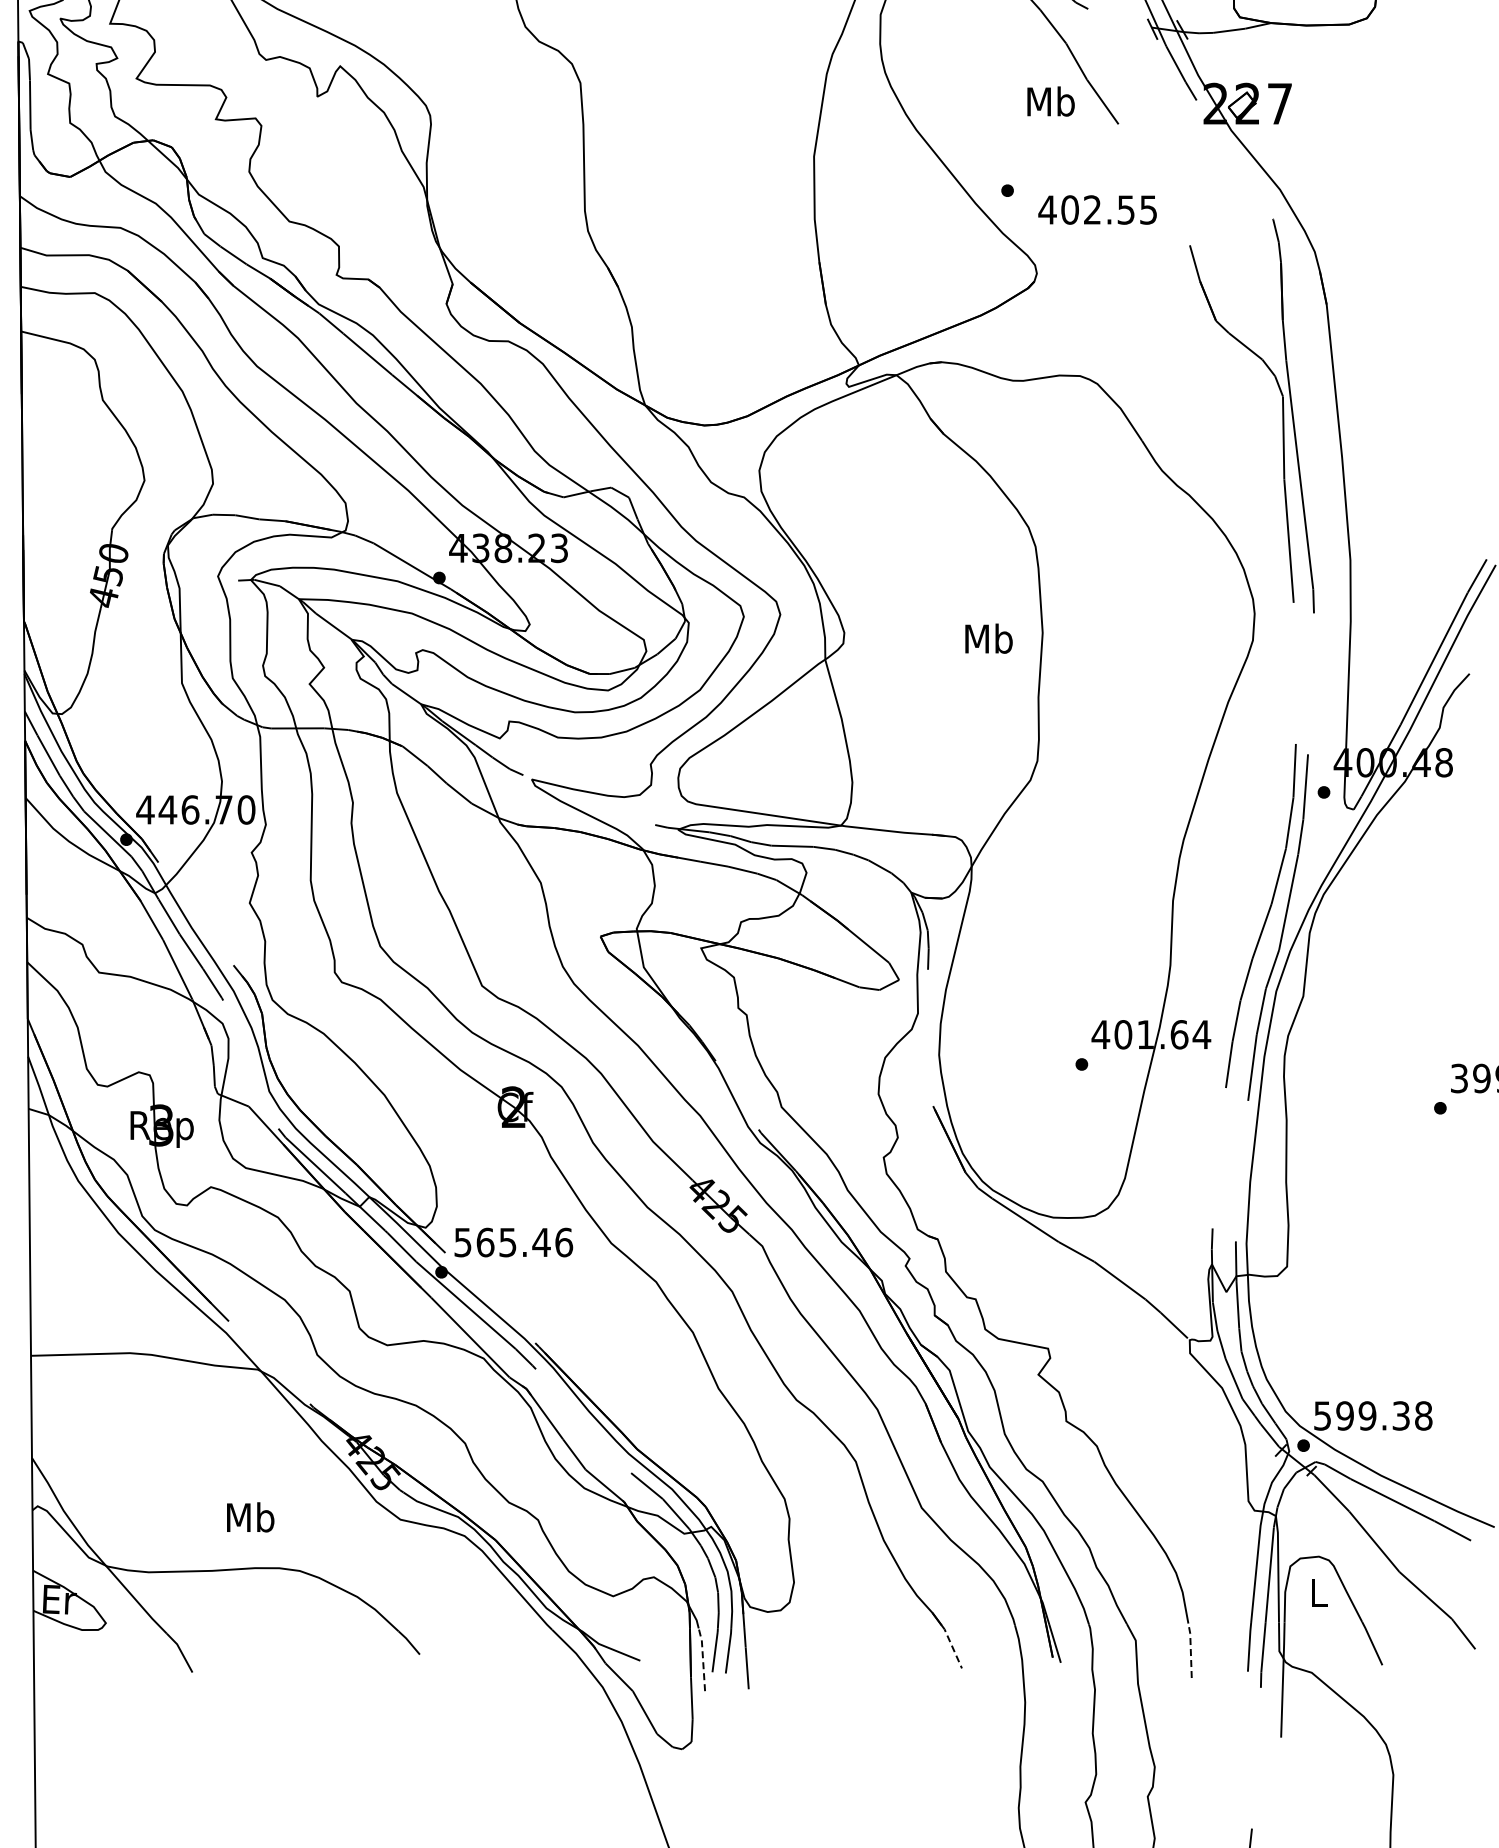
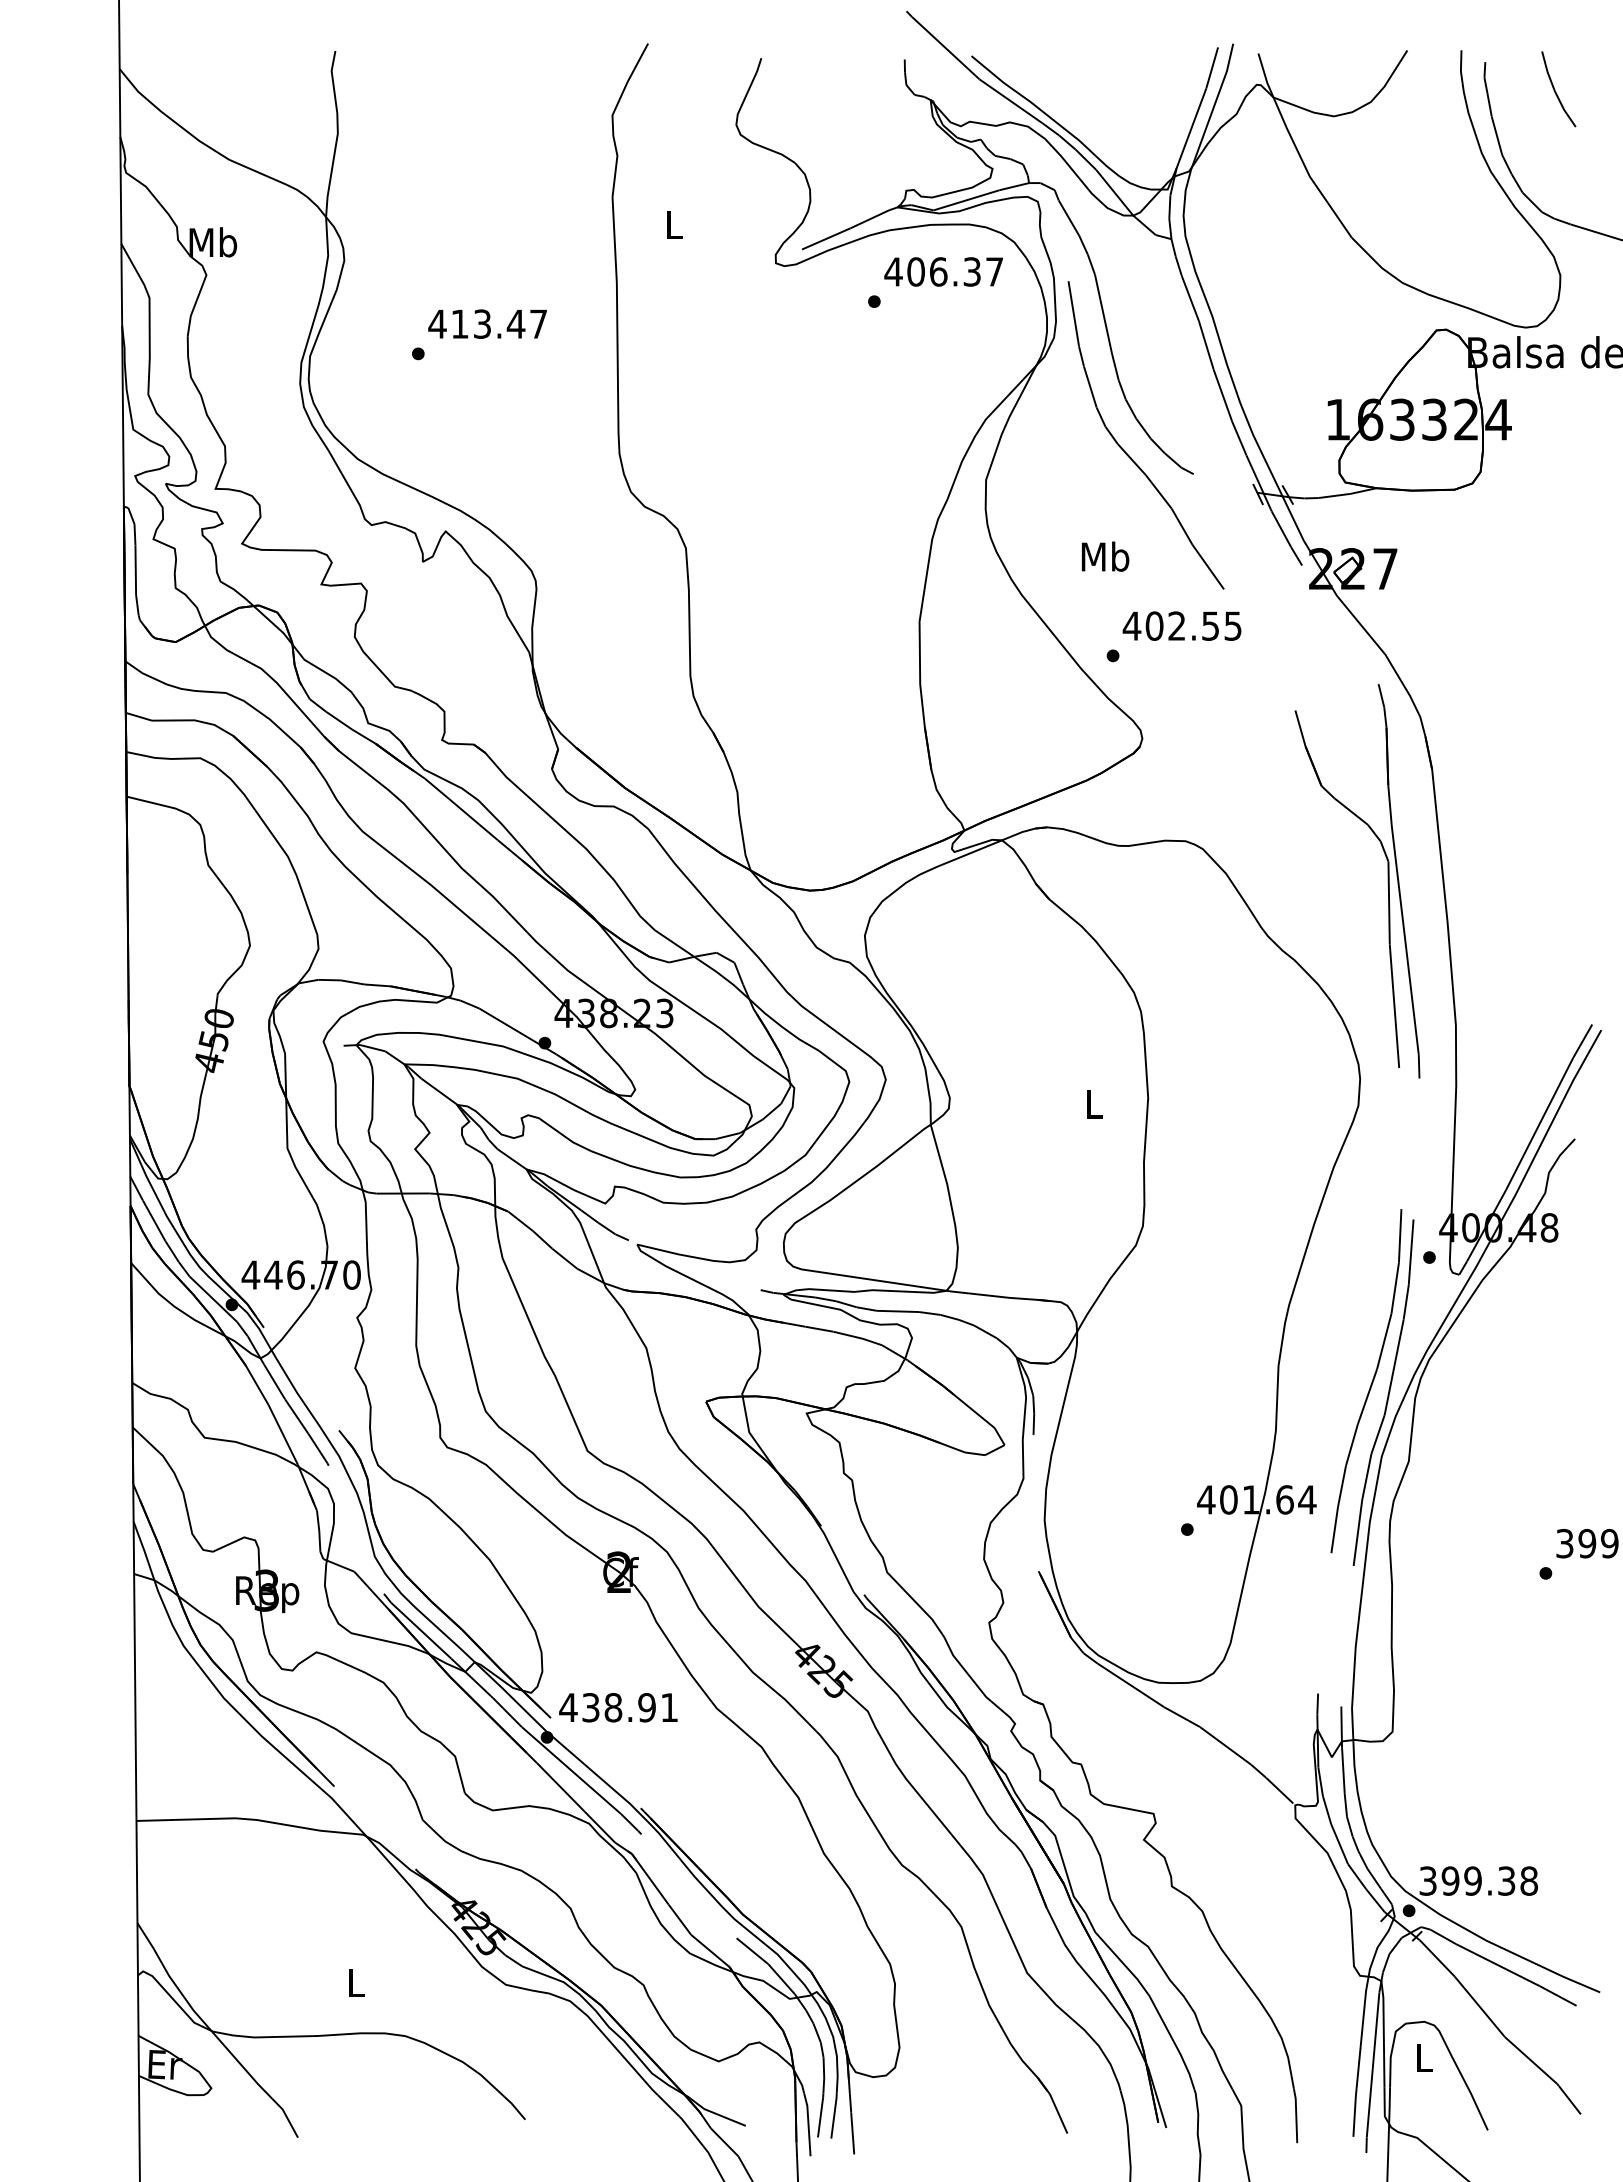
text: (1051, 101) -> (1105, 556), moved
text: (1097, 209) -> (1181, 625), moved
text: (989, 638) -> (1094, 1103), Mb -> L
text: (513, 1242) -> (618, 1707), 565.46 -> 438.91
text: (1323, 1415) -> (1428, 1880), 599.38 -> 399.38
text: (250, 1517) -> (355, 1982), Mb -> L
line: (952, 1646) -> (1057, 2111), dashed -> solid
line: (1191, 1649) -> (1296, 2114), dashed -> solid
line: (703, 1658) -> (808, 2123), dashed -> solid

